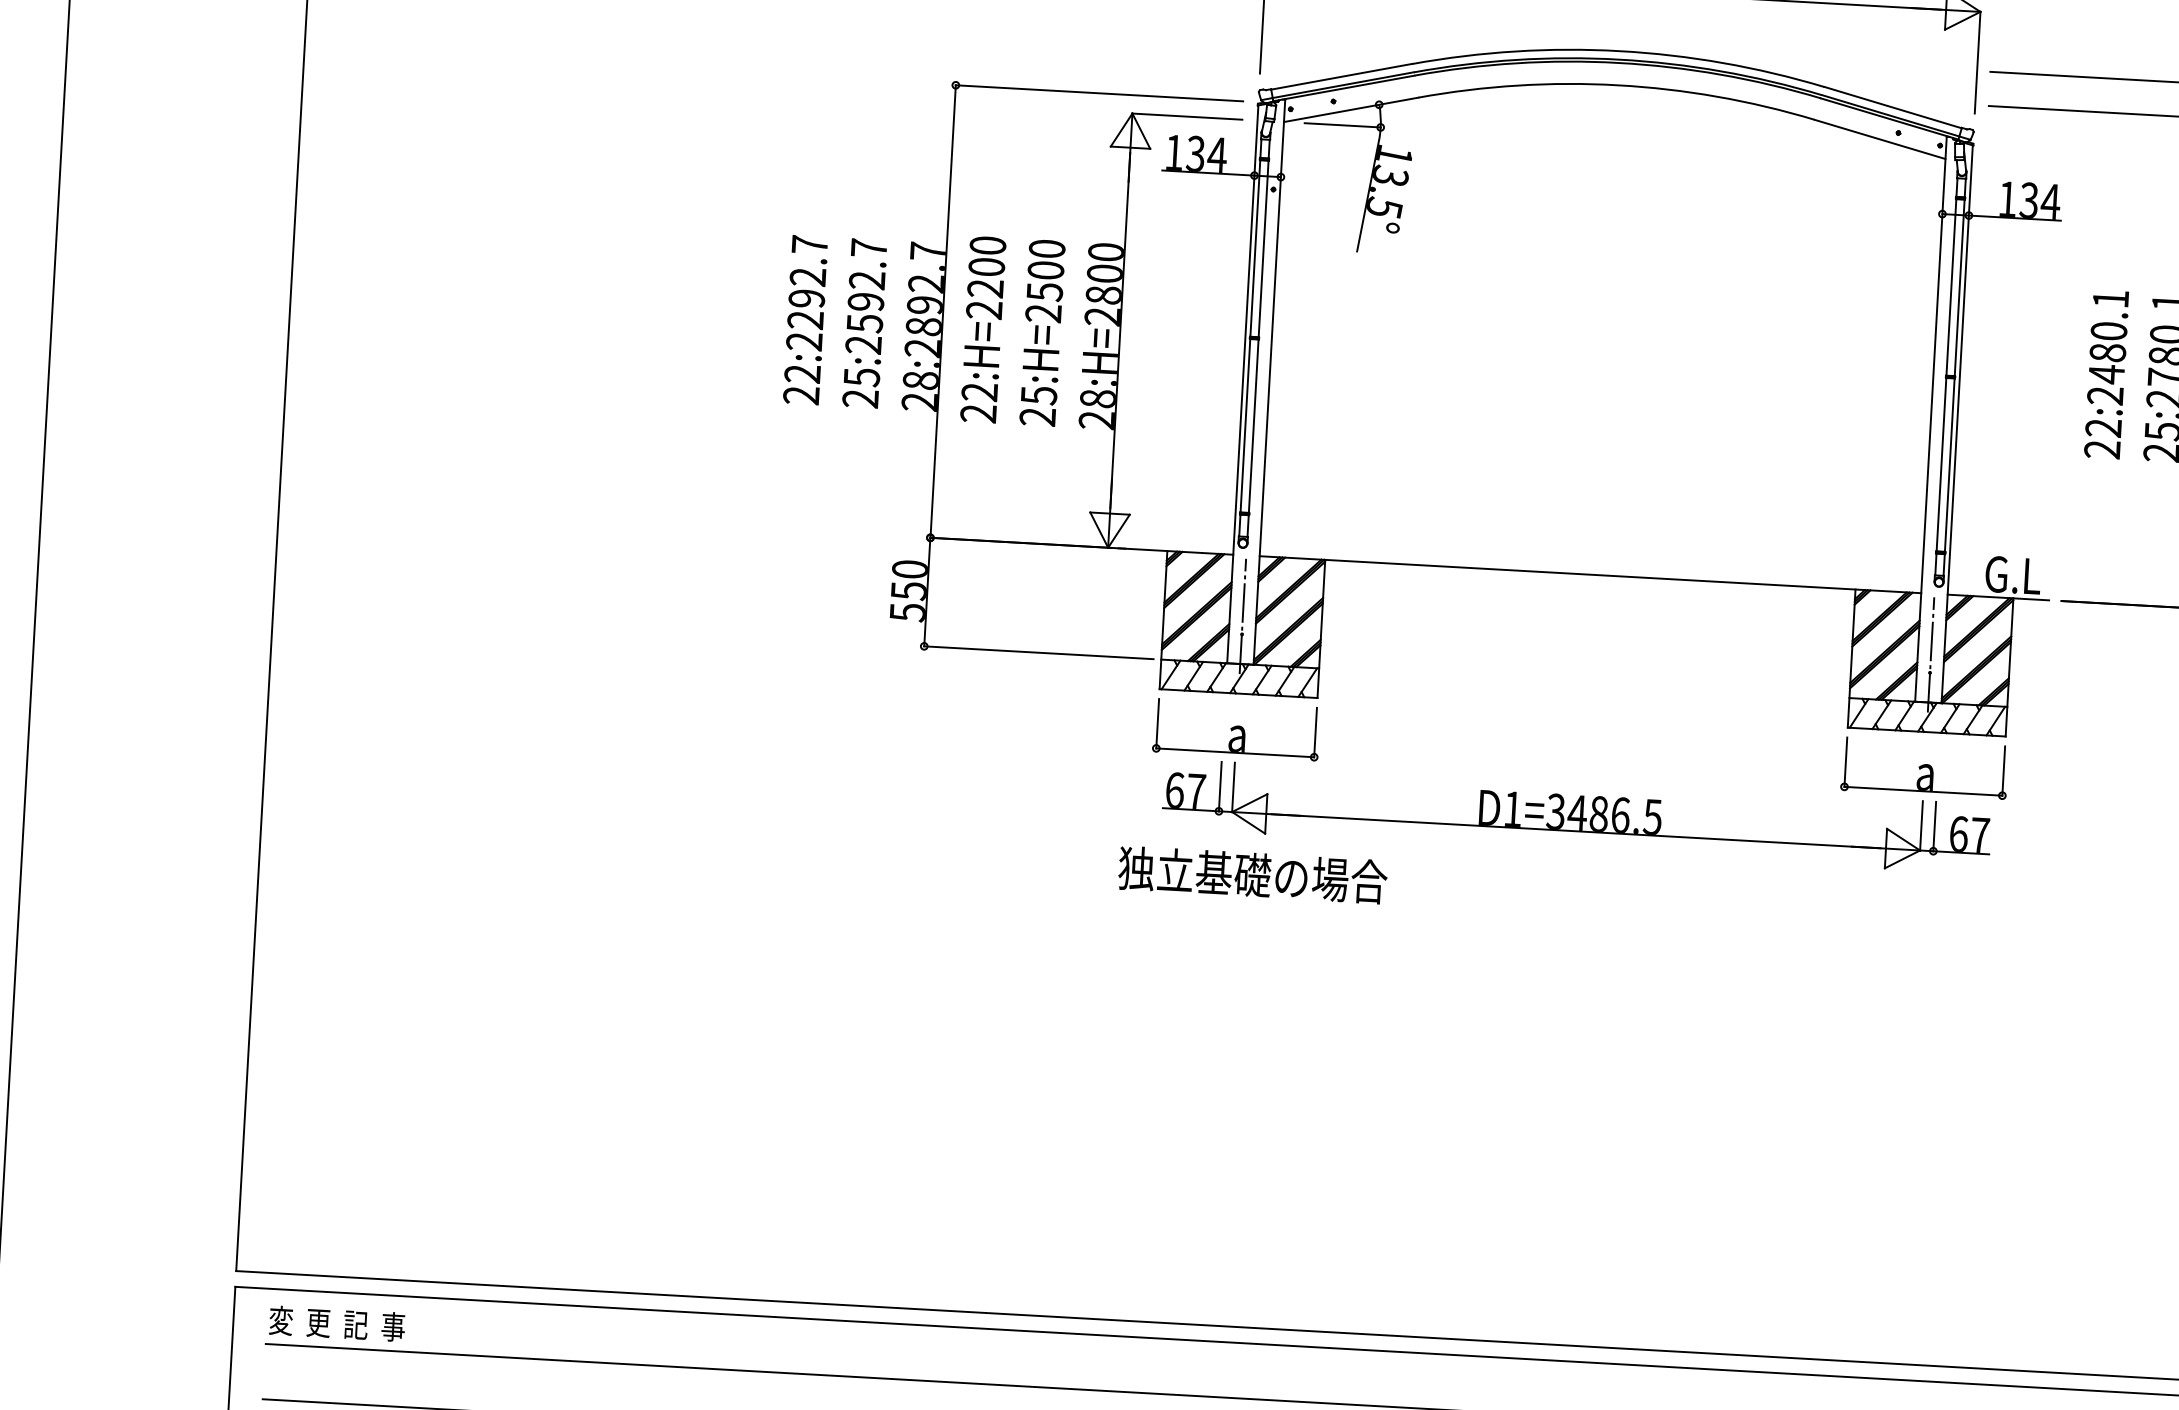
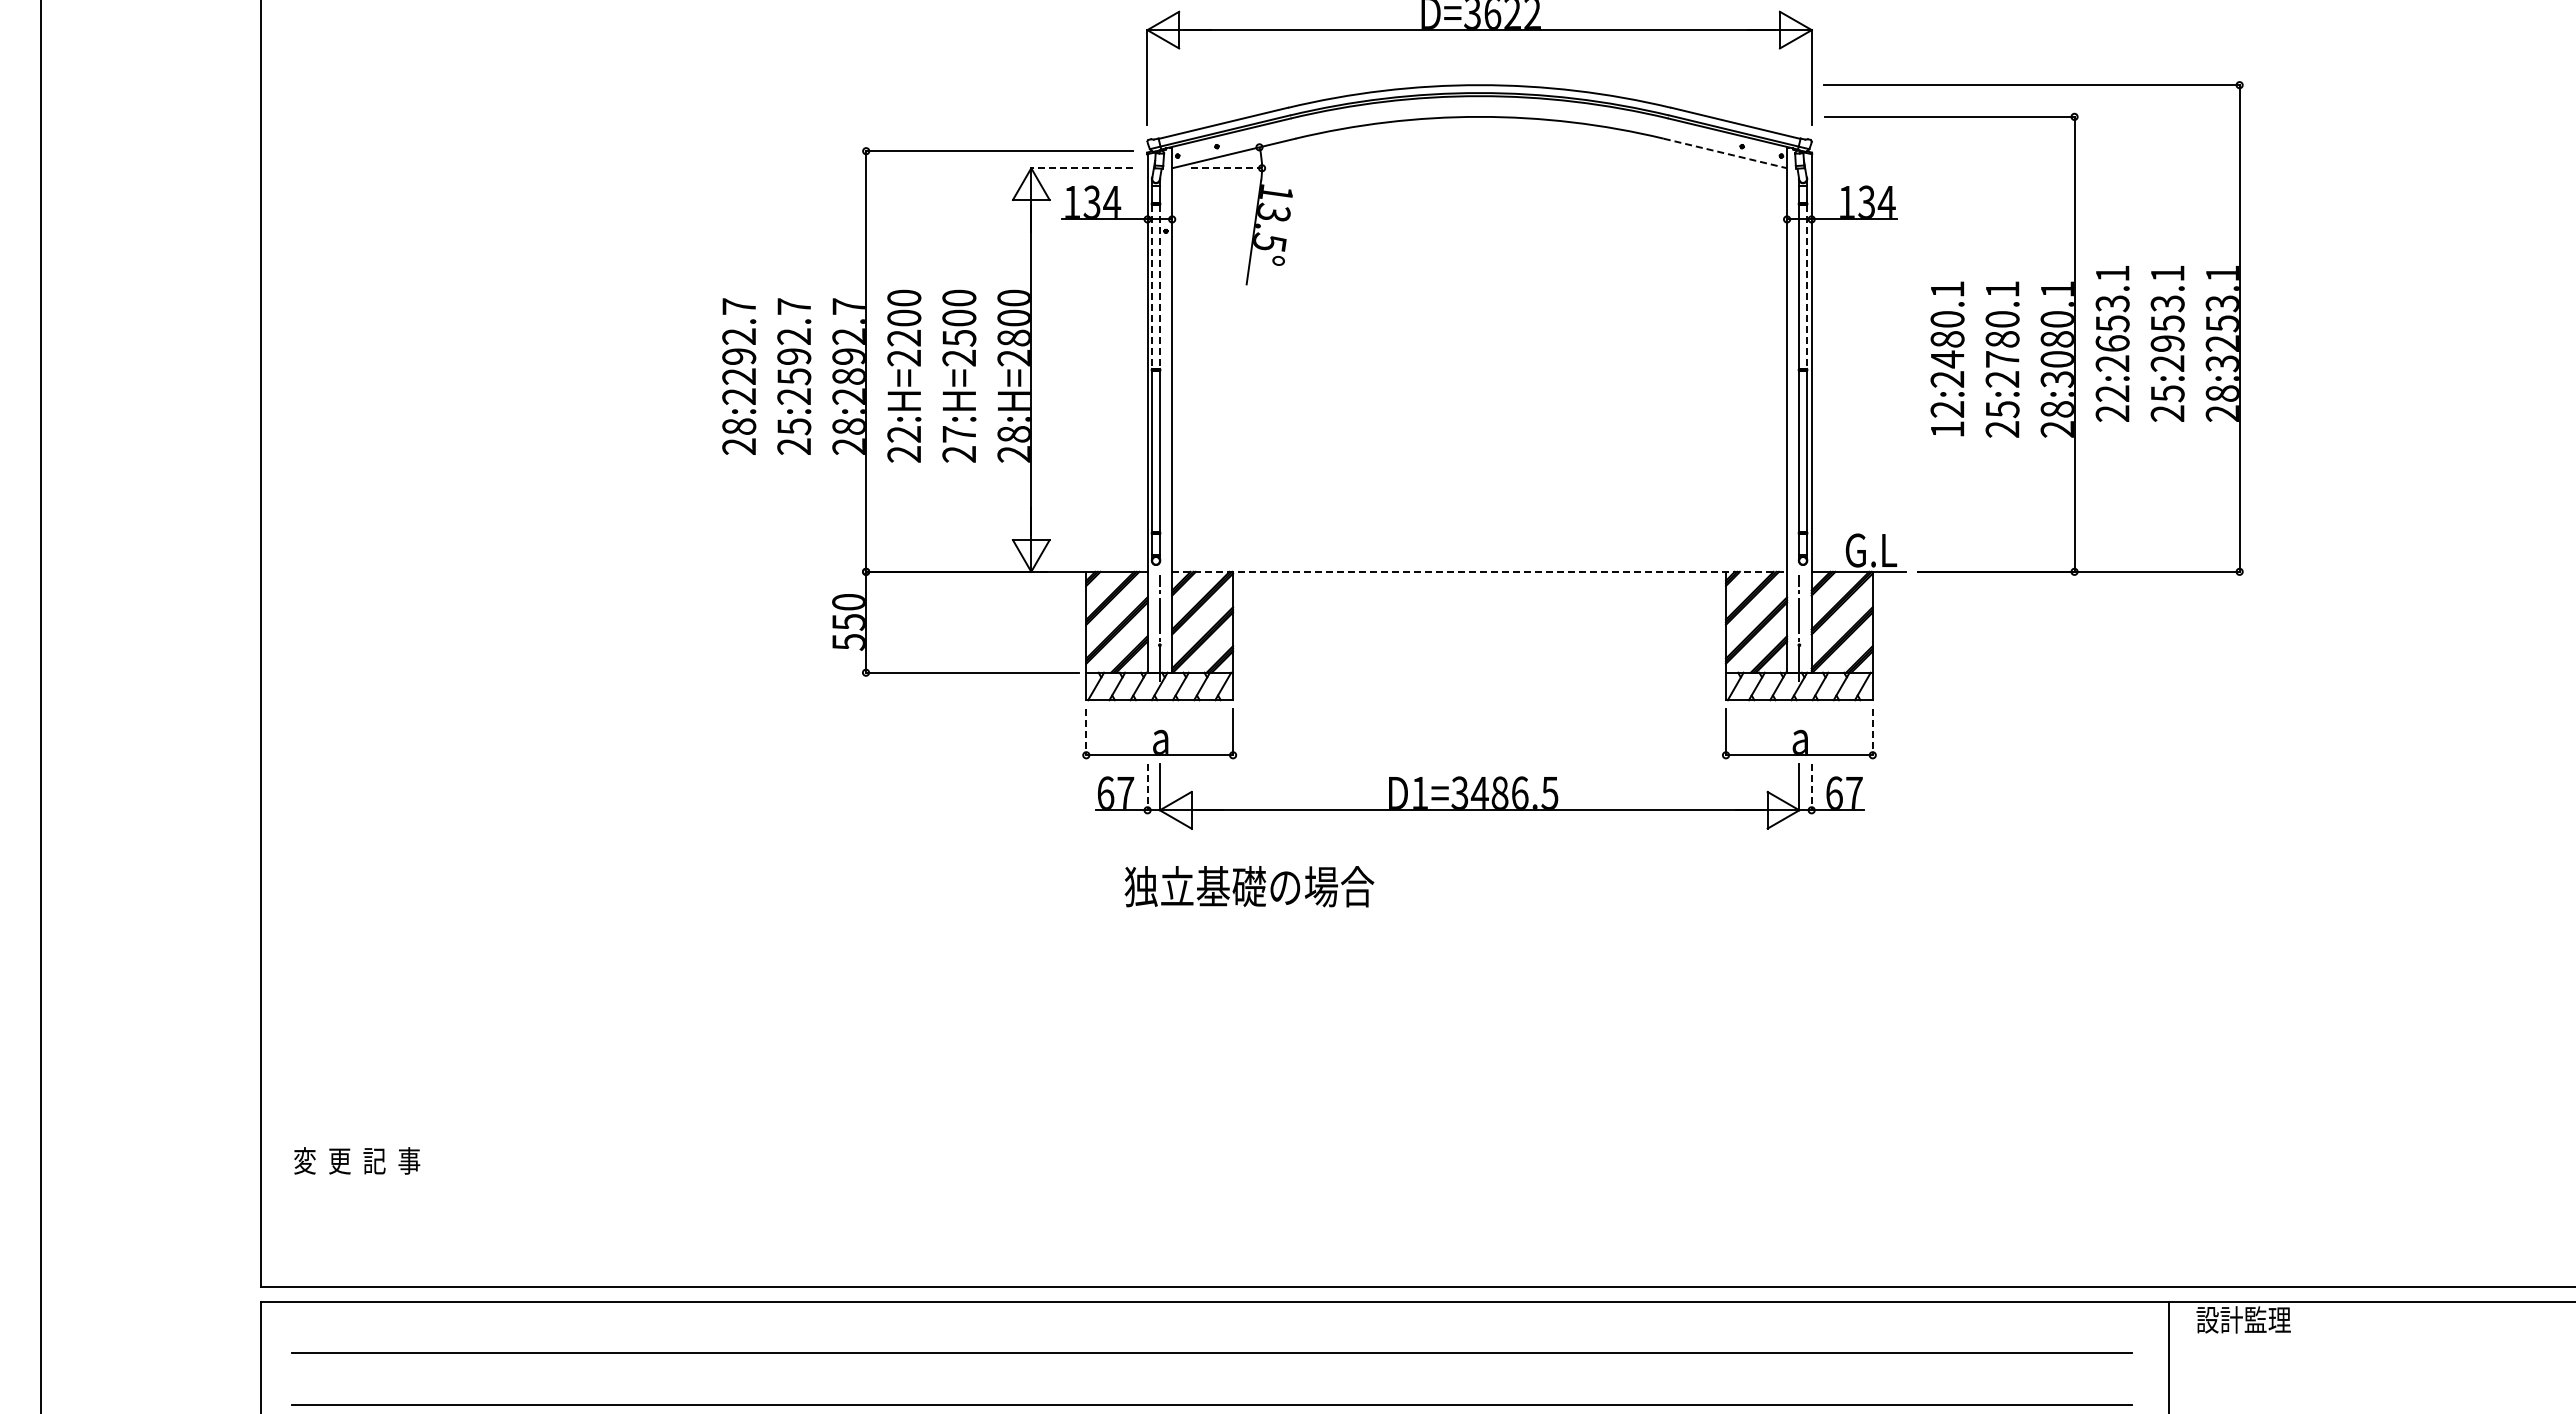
line: (1186, 116) -> (1081, 168), solid -> dashed
line: (1343, 125) -> (1227, 168), solid -> dashed
line: (1880, 139) -> (1725, 153), solid -> dashed
line: (1255, 248) -> (1152, 286), solid -> dashed
line: (1263, 248) -> (1159, 286), solid -> dashed
line: (1959, 287) -> (1806, 286), solid -> dashed
text: (802, 373) -> (739, 426), 22:2292.7 -> 28:2292.7
text: (1039, 395) -> (959, 434), 25:H=2500 -> 27:H=2500
text: (2102, 449) -> (1947, 429), 22:2480.1 -> 12:2480.1
line: (1591, 574) -> (1480, 571), solid -> dashed
line: (1157, 723) -> (1086, 732), solid -> dashed
line: (2003, 771) -> (1872, 732), solid -> dashed
line: (1220, 786) -> (1147, 787), solid -> dashed
line: (1934, 826) -> (1811, 787), solid -> dashed
text: (1253, 874) -> (1249, 886), moved
text: (337, 1323) -> (357, 1160), moved

